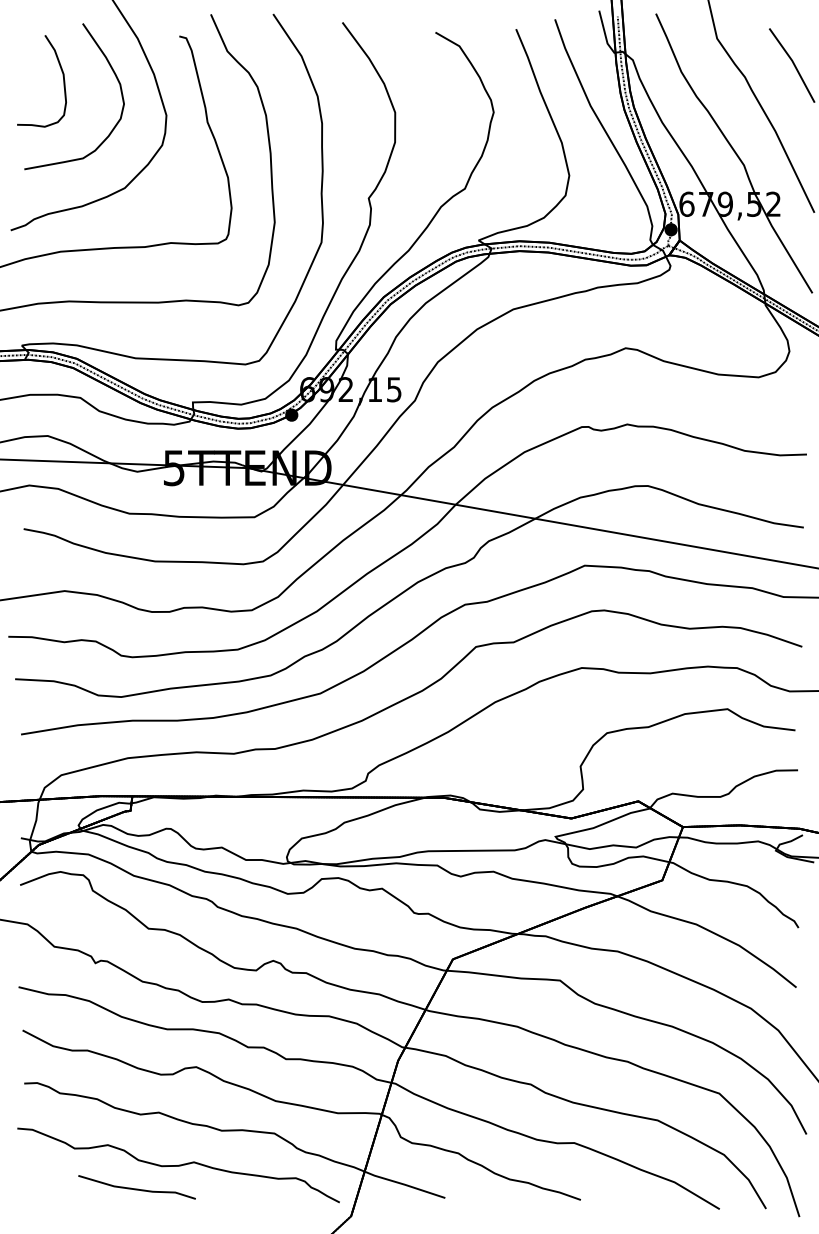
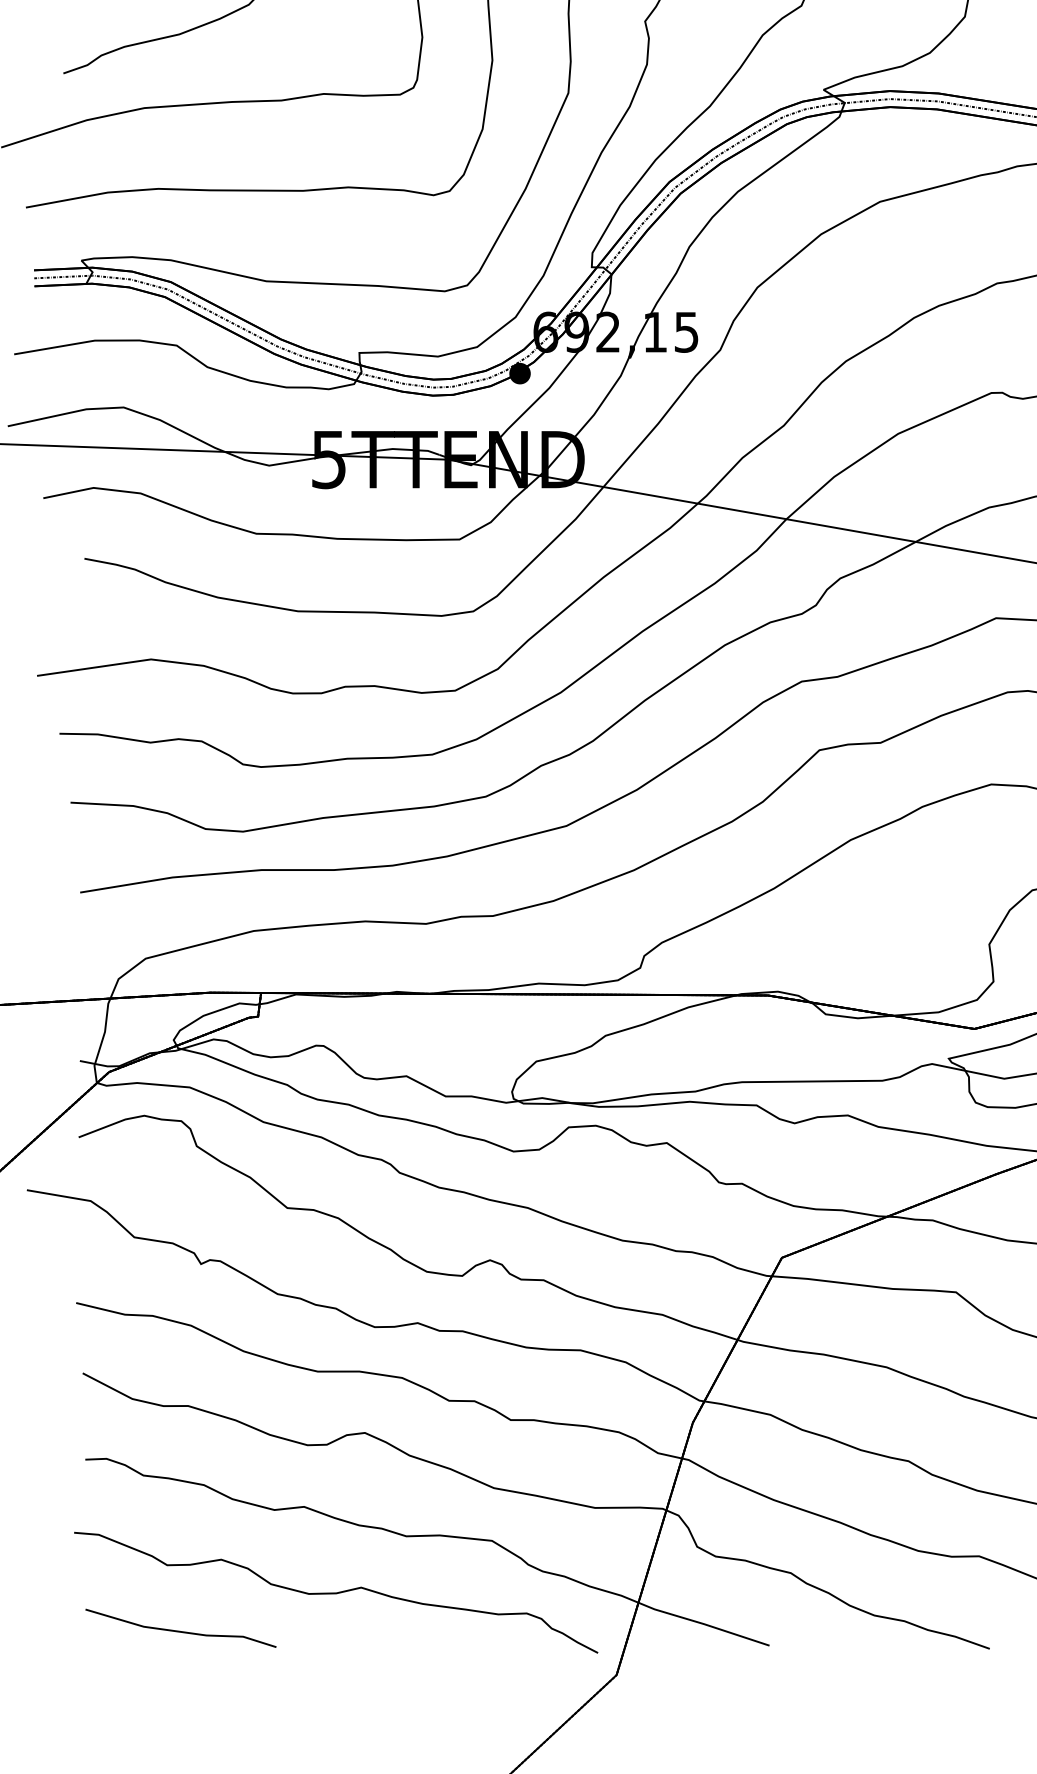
line: (136, 1188) -> (180, 1630), moved

